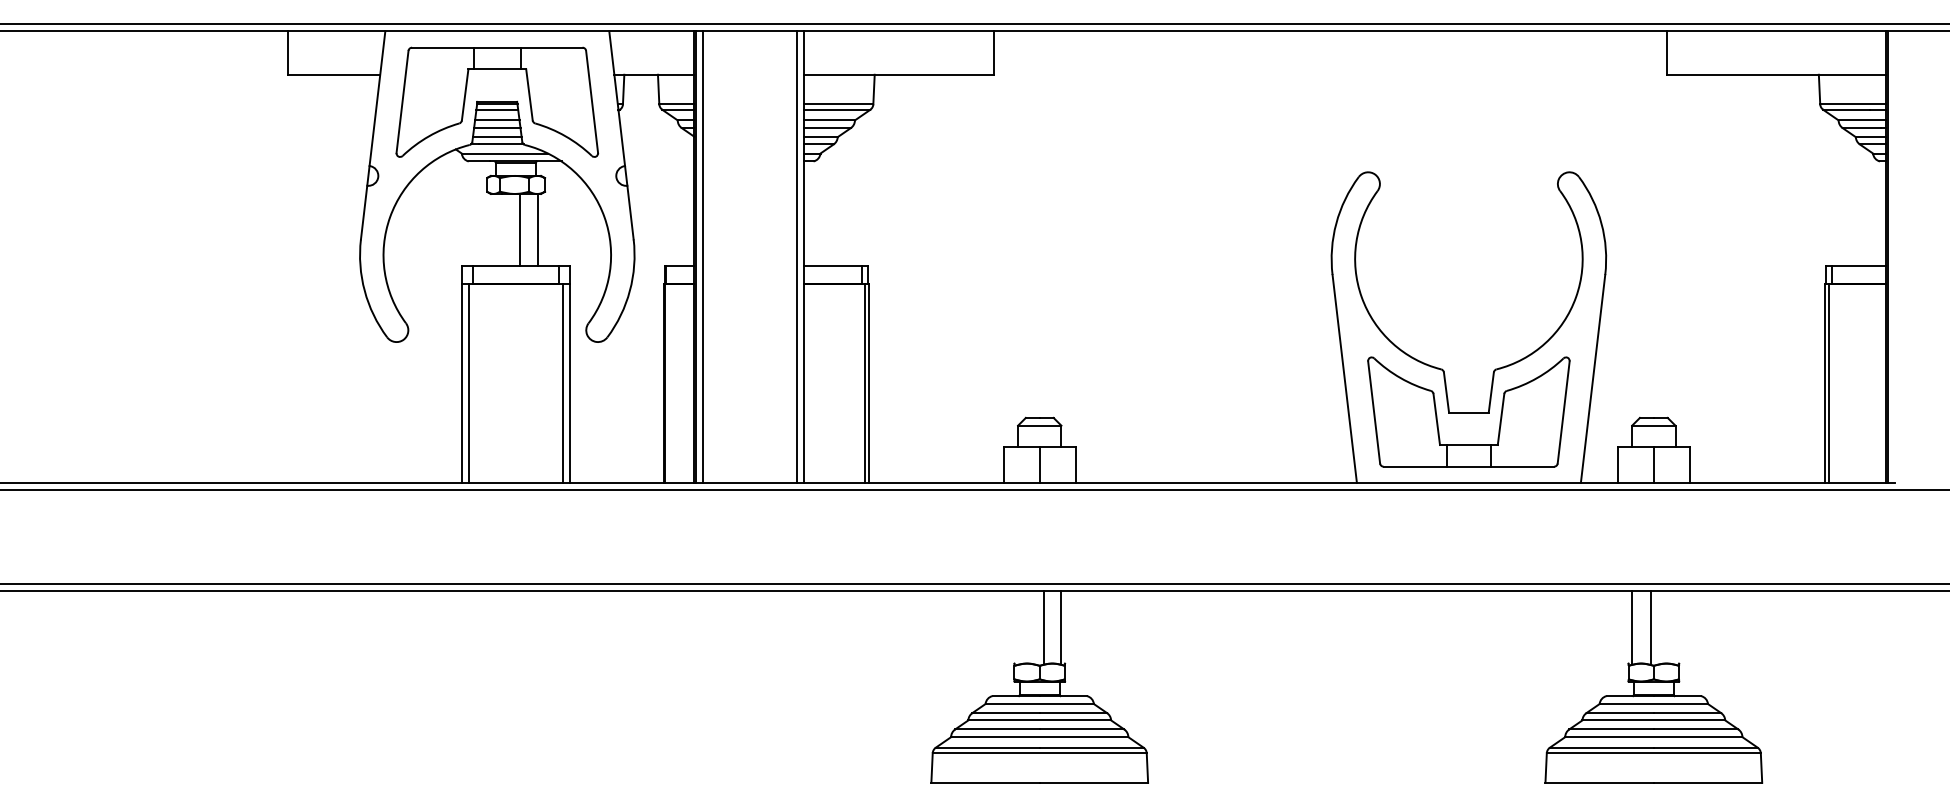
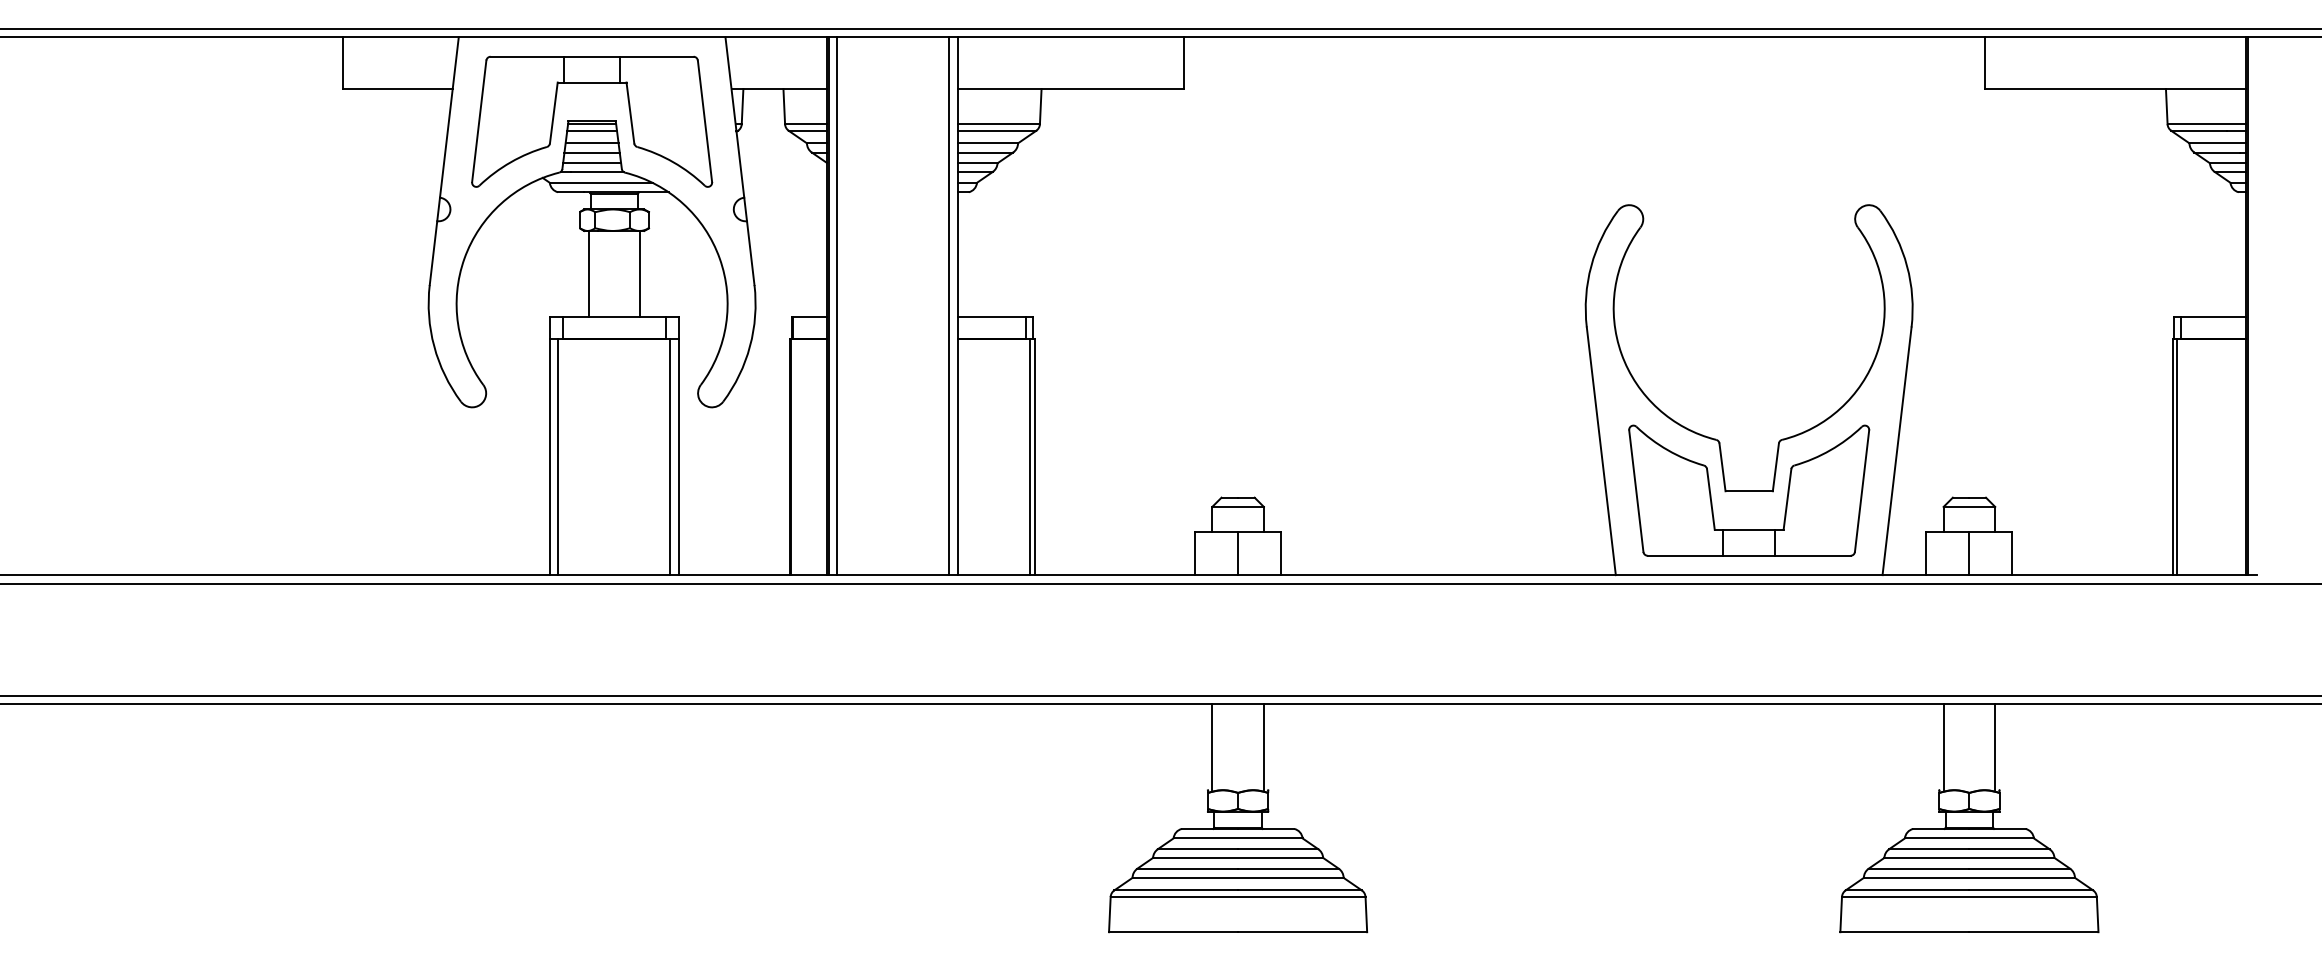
line: (520, 229) -> (588, 273), moved
line: (1044, 627) -> (1212, 747), moved
line: (1650, 627) -> (1995, 747), moved

